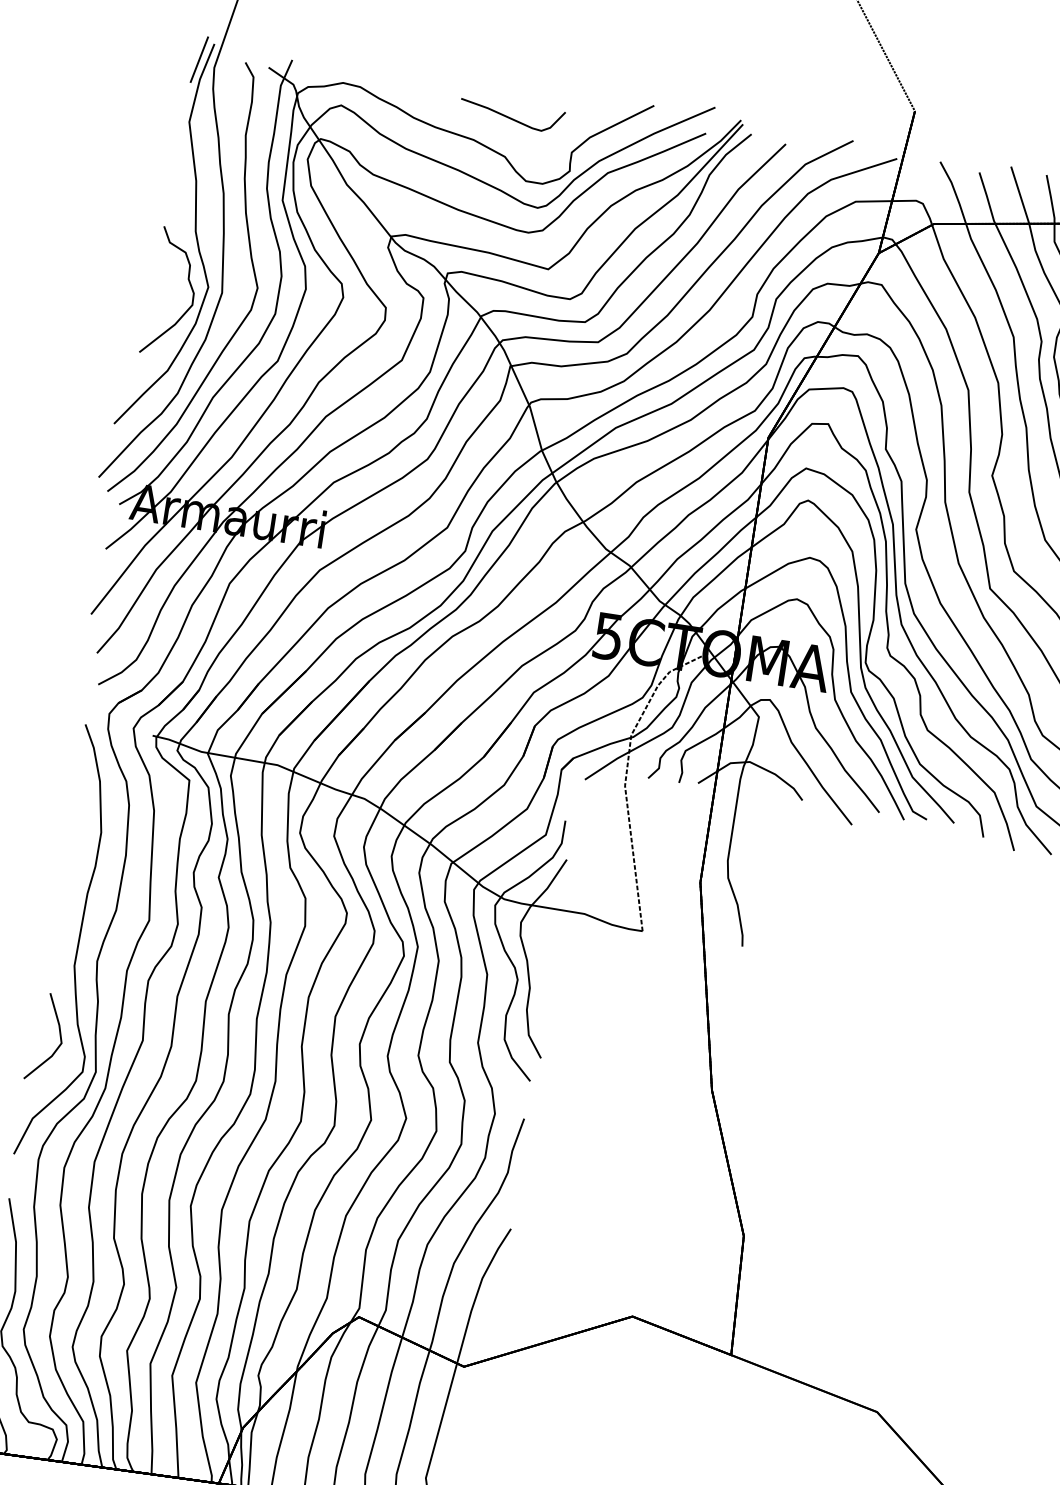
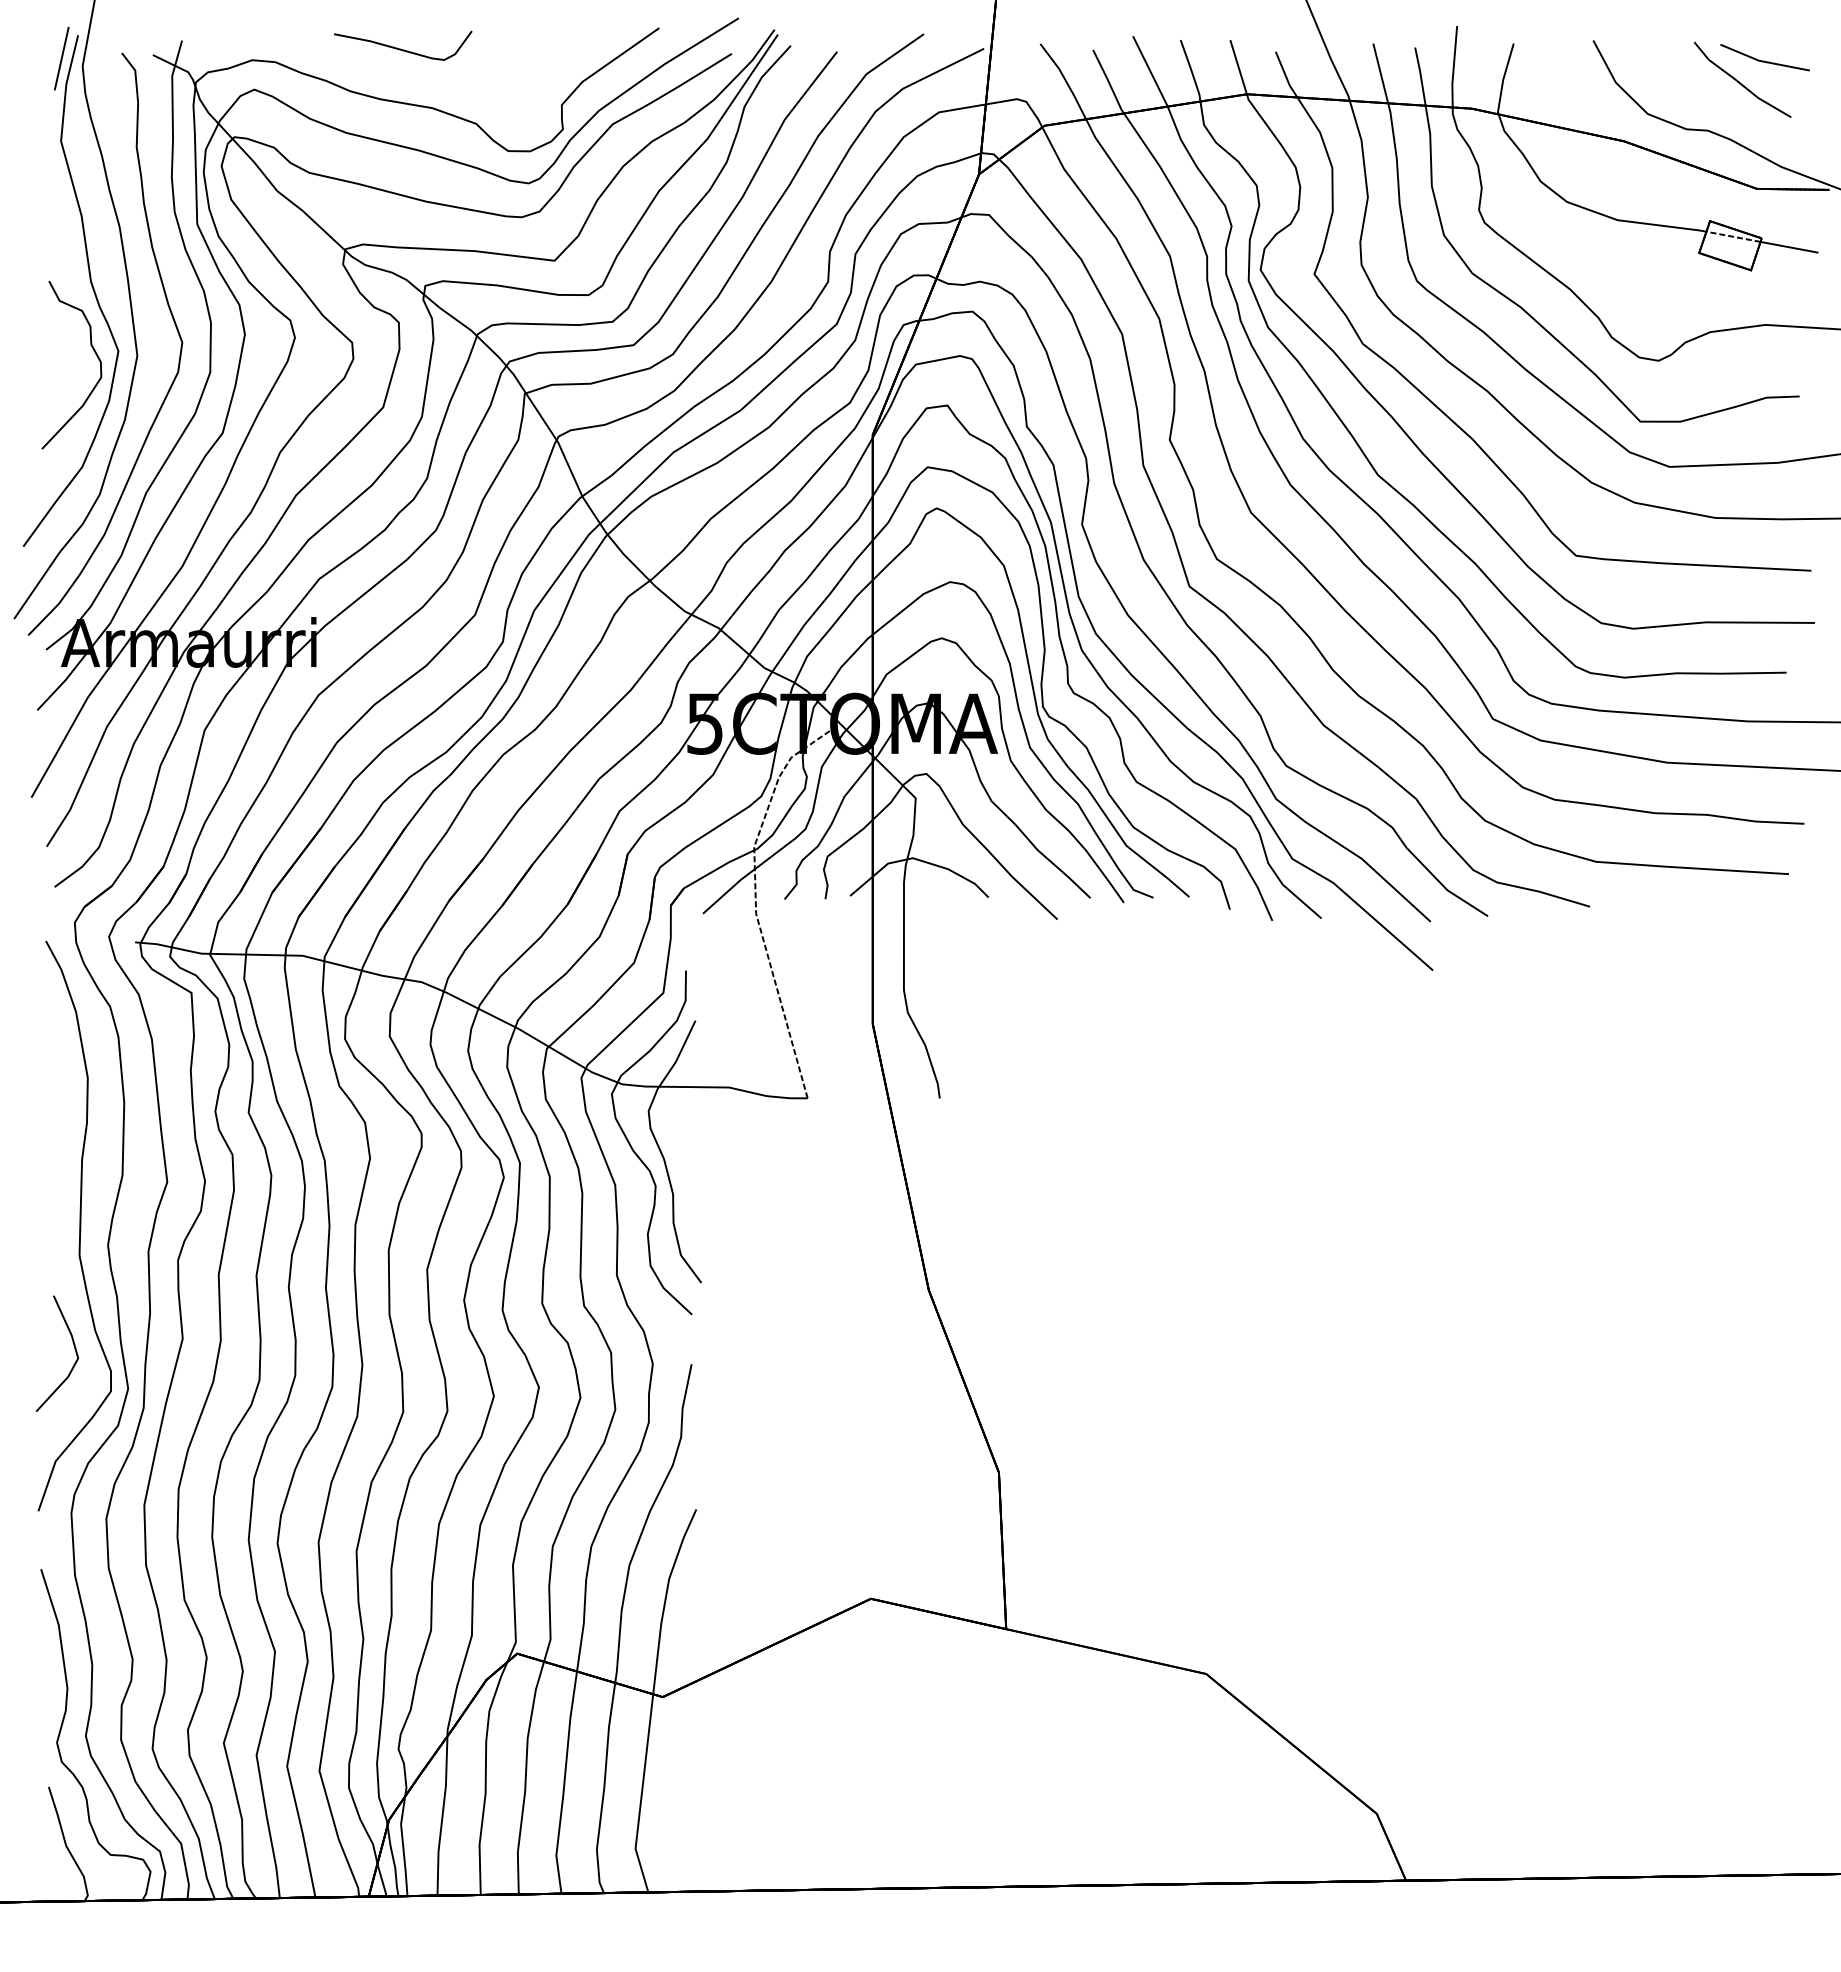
curve: (511, 118) -> (403, 49), moved

